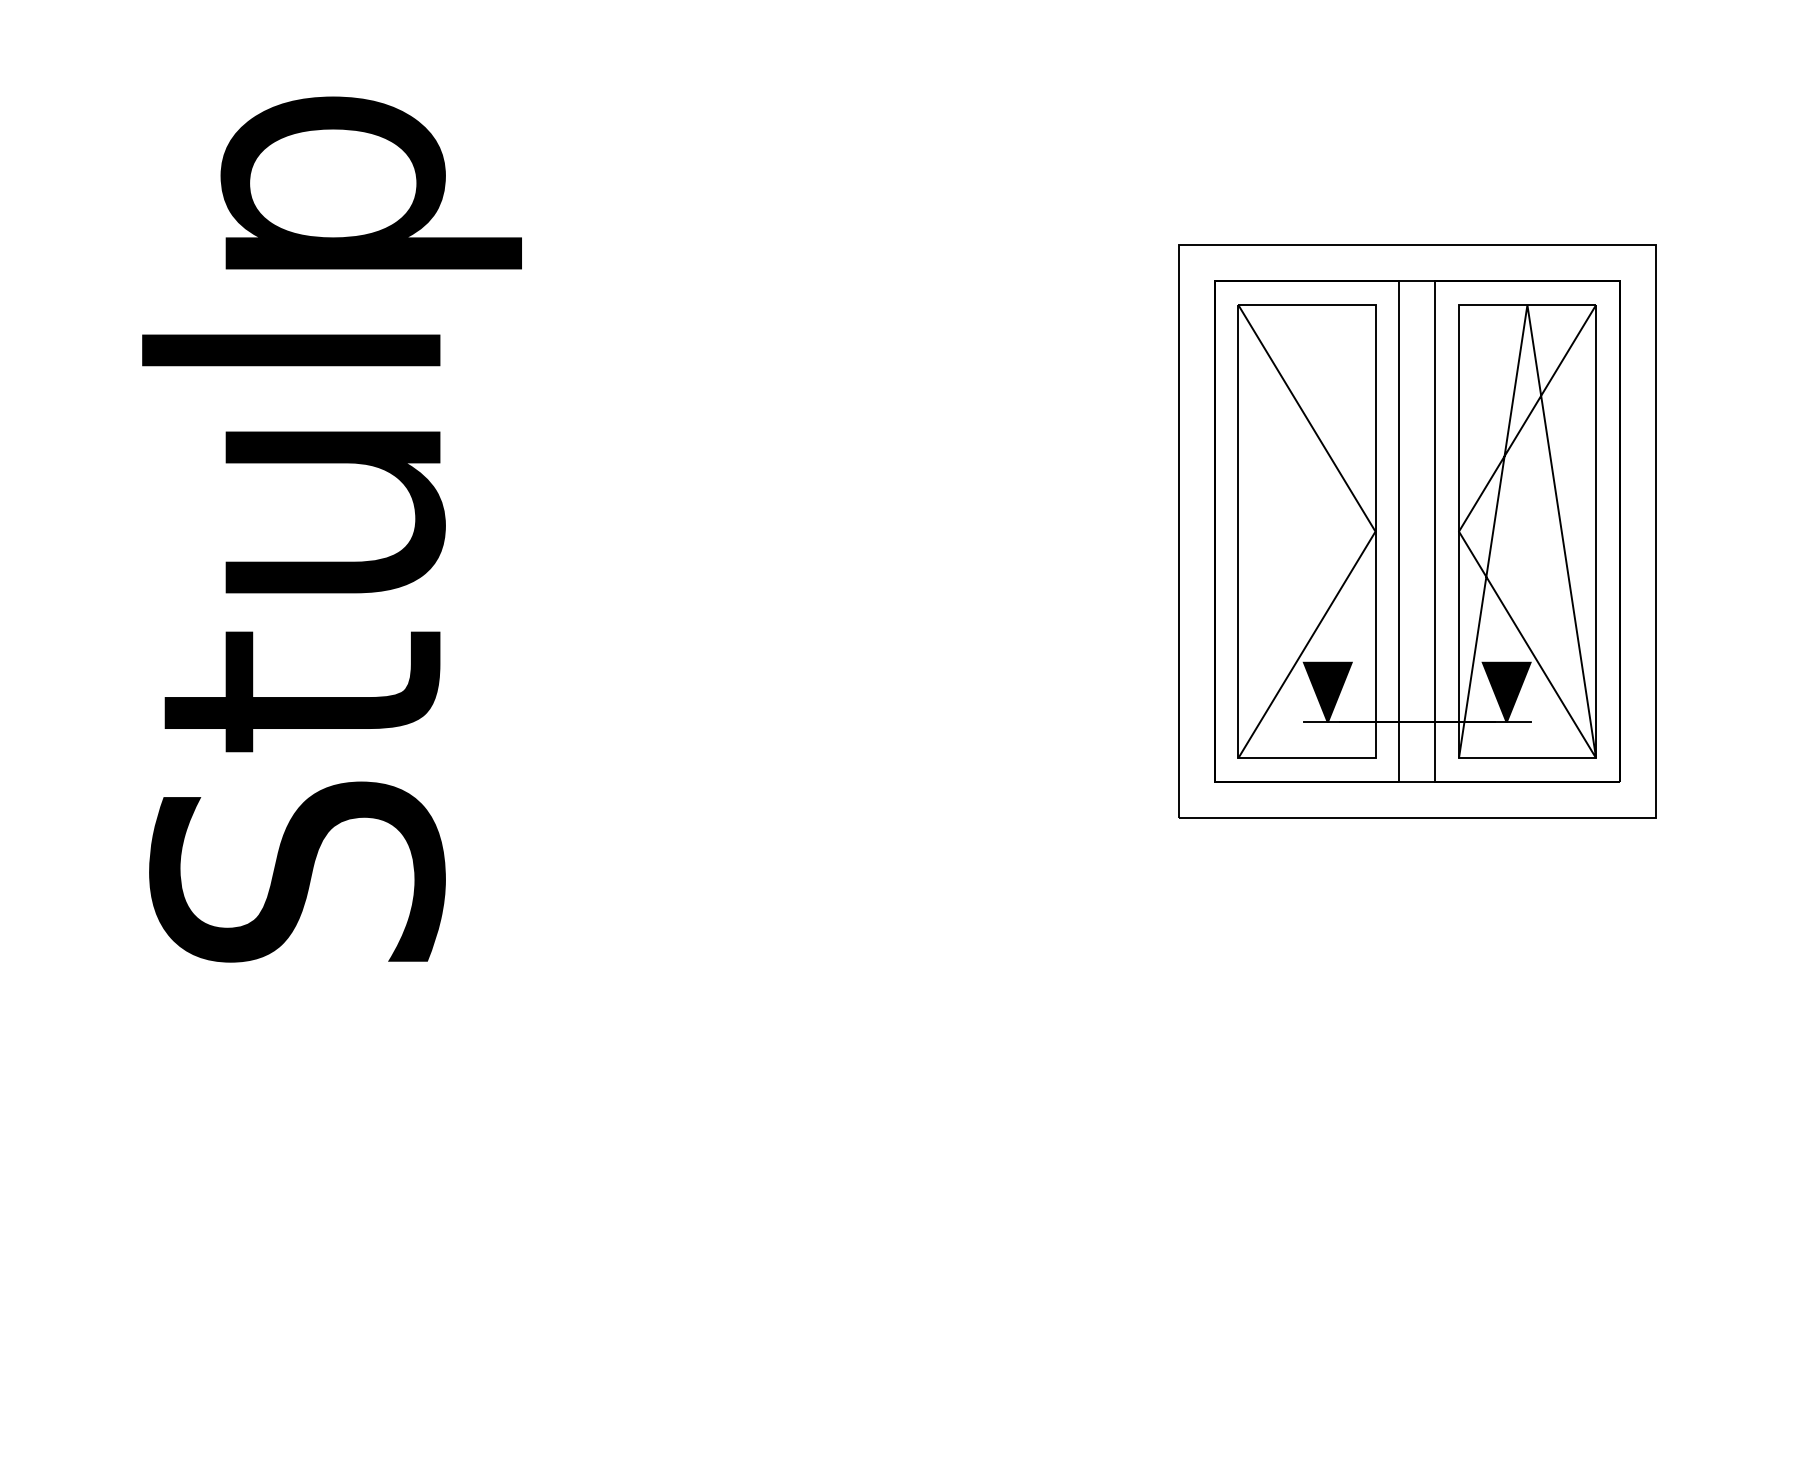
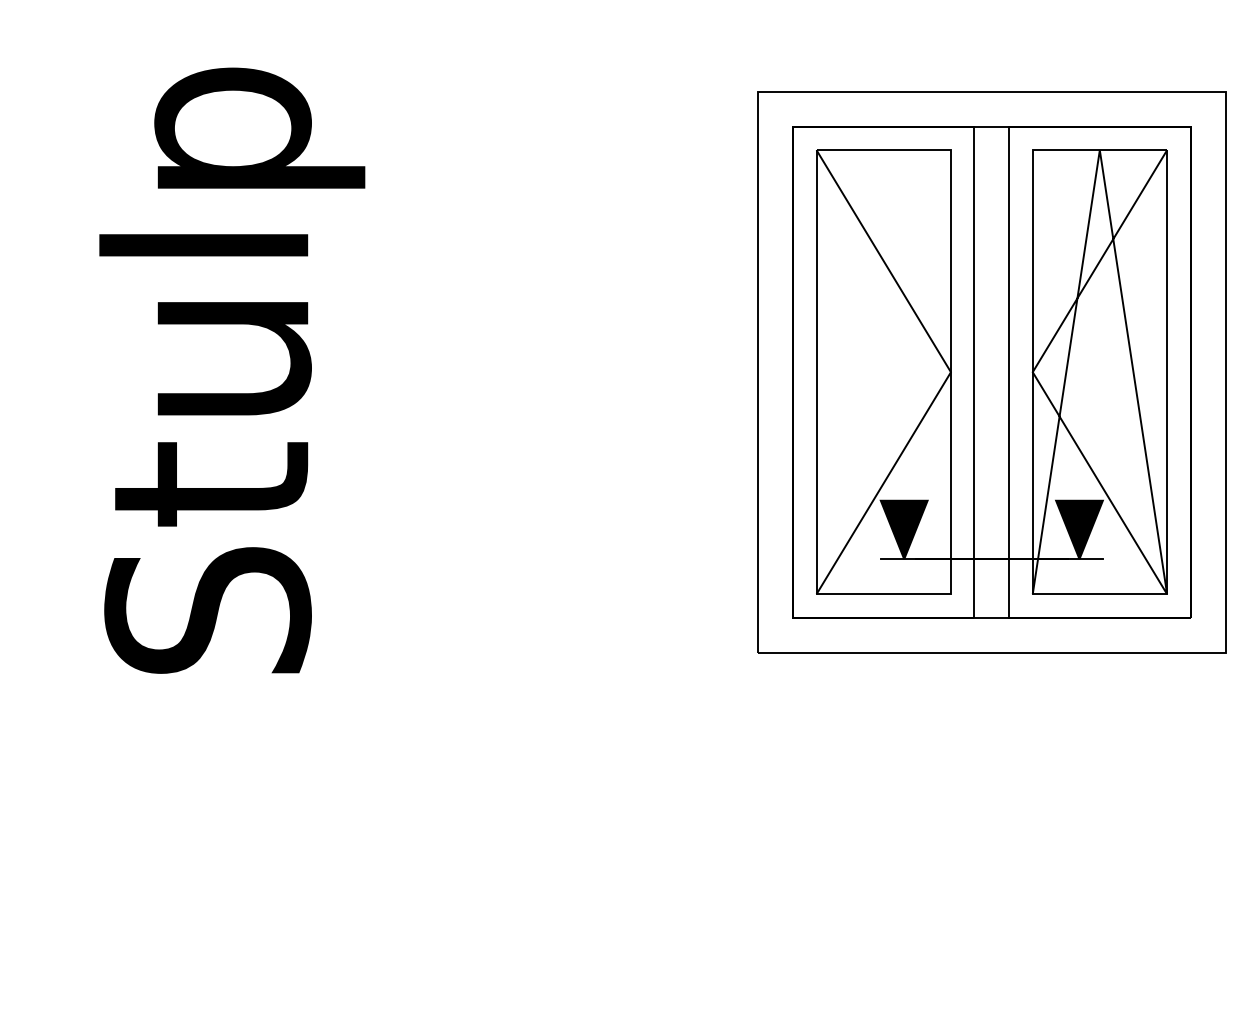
part: (1417, 531) -> (992, 372), size x1.4

